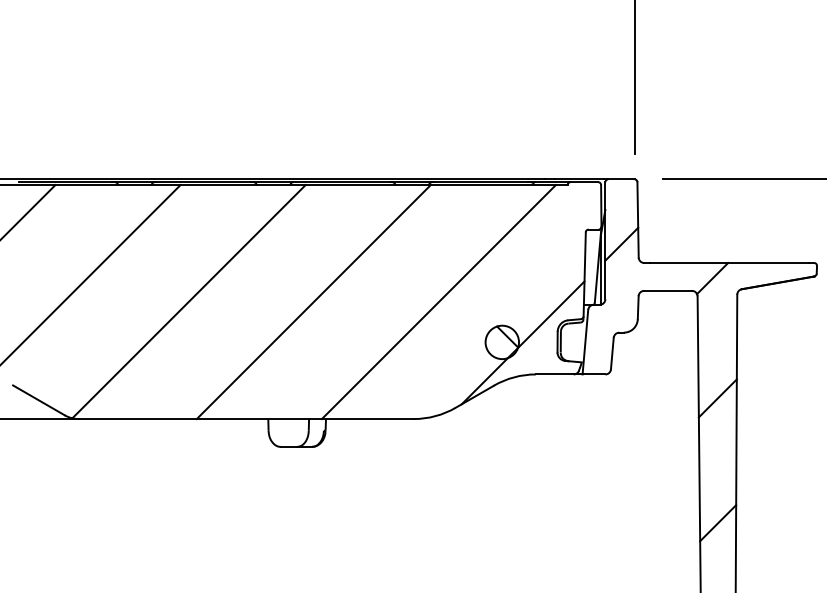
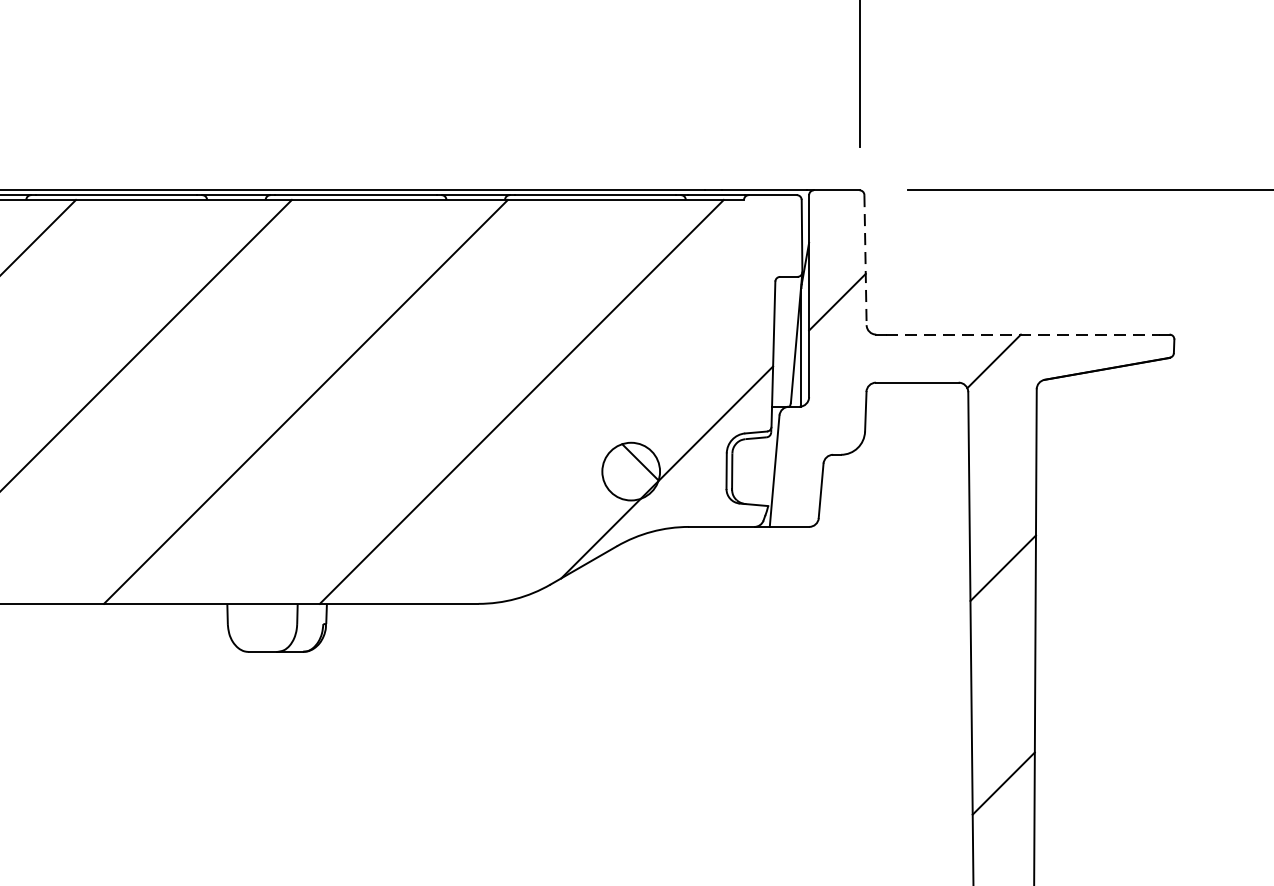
line: (638, 219) -> (866, 259), solid -> dashed
line: (729, 263) -> (1023, 335), solid -> dashed

